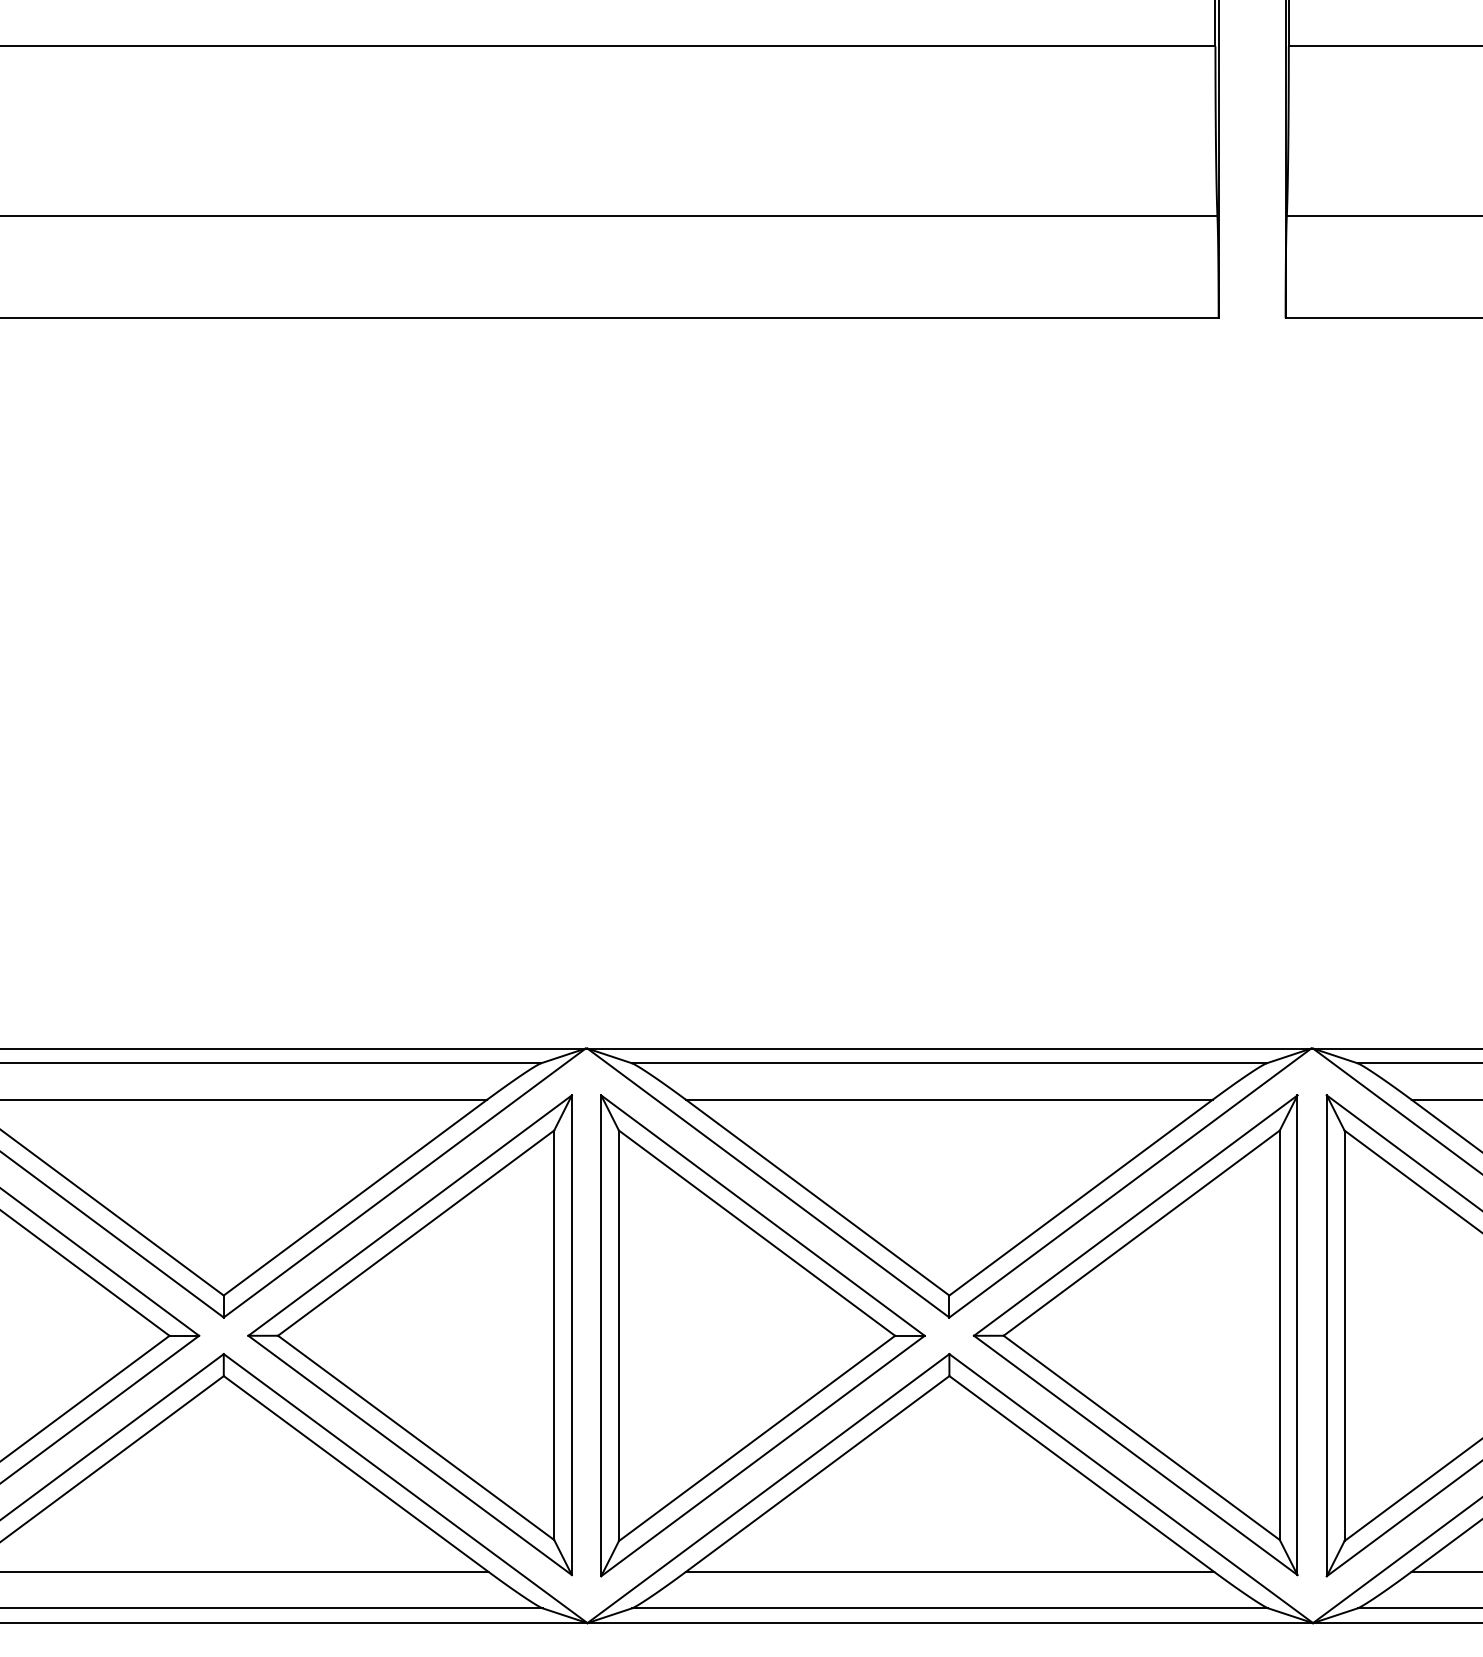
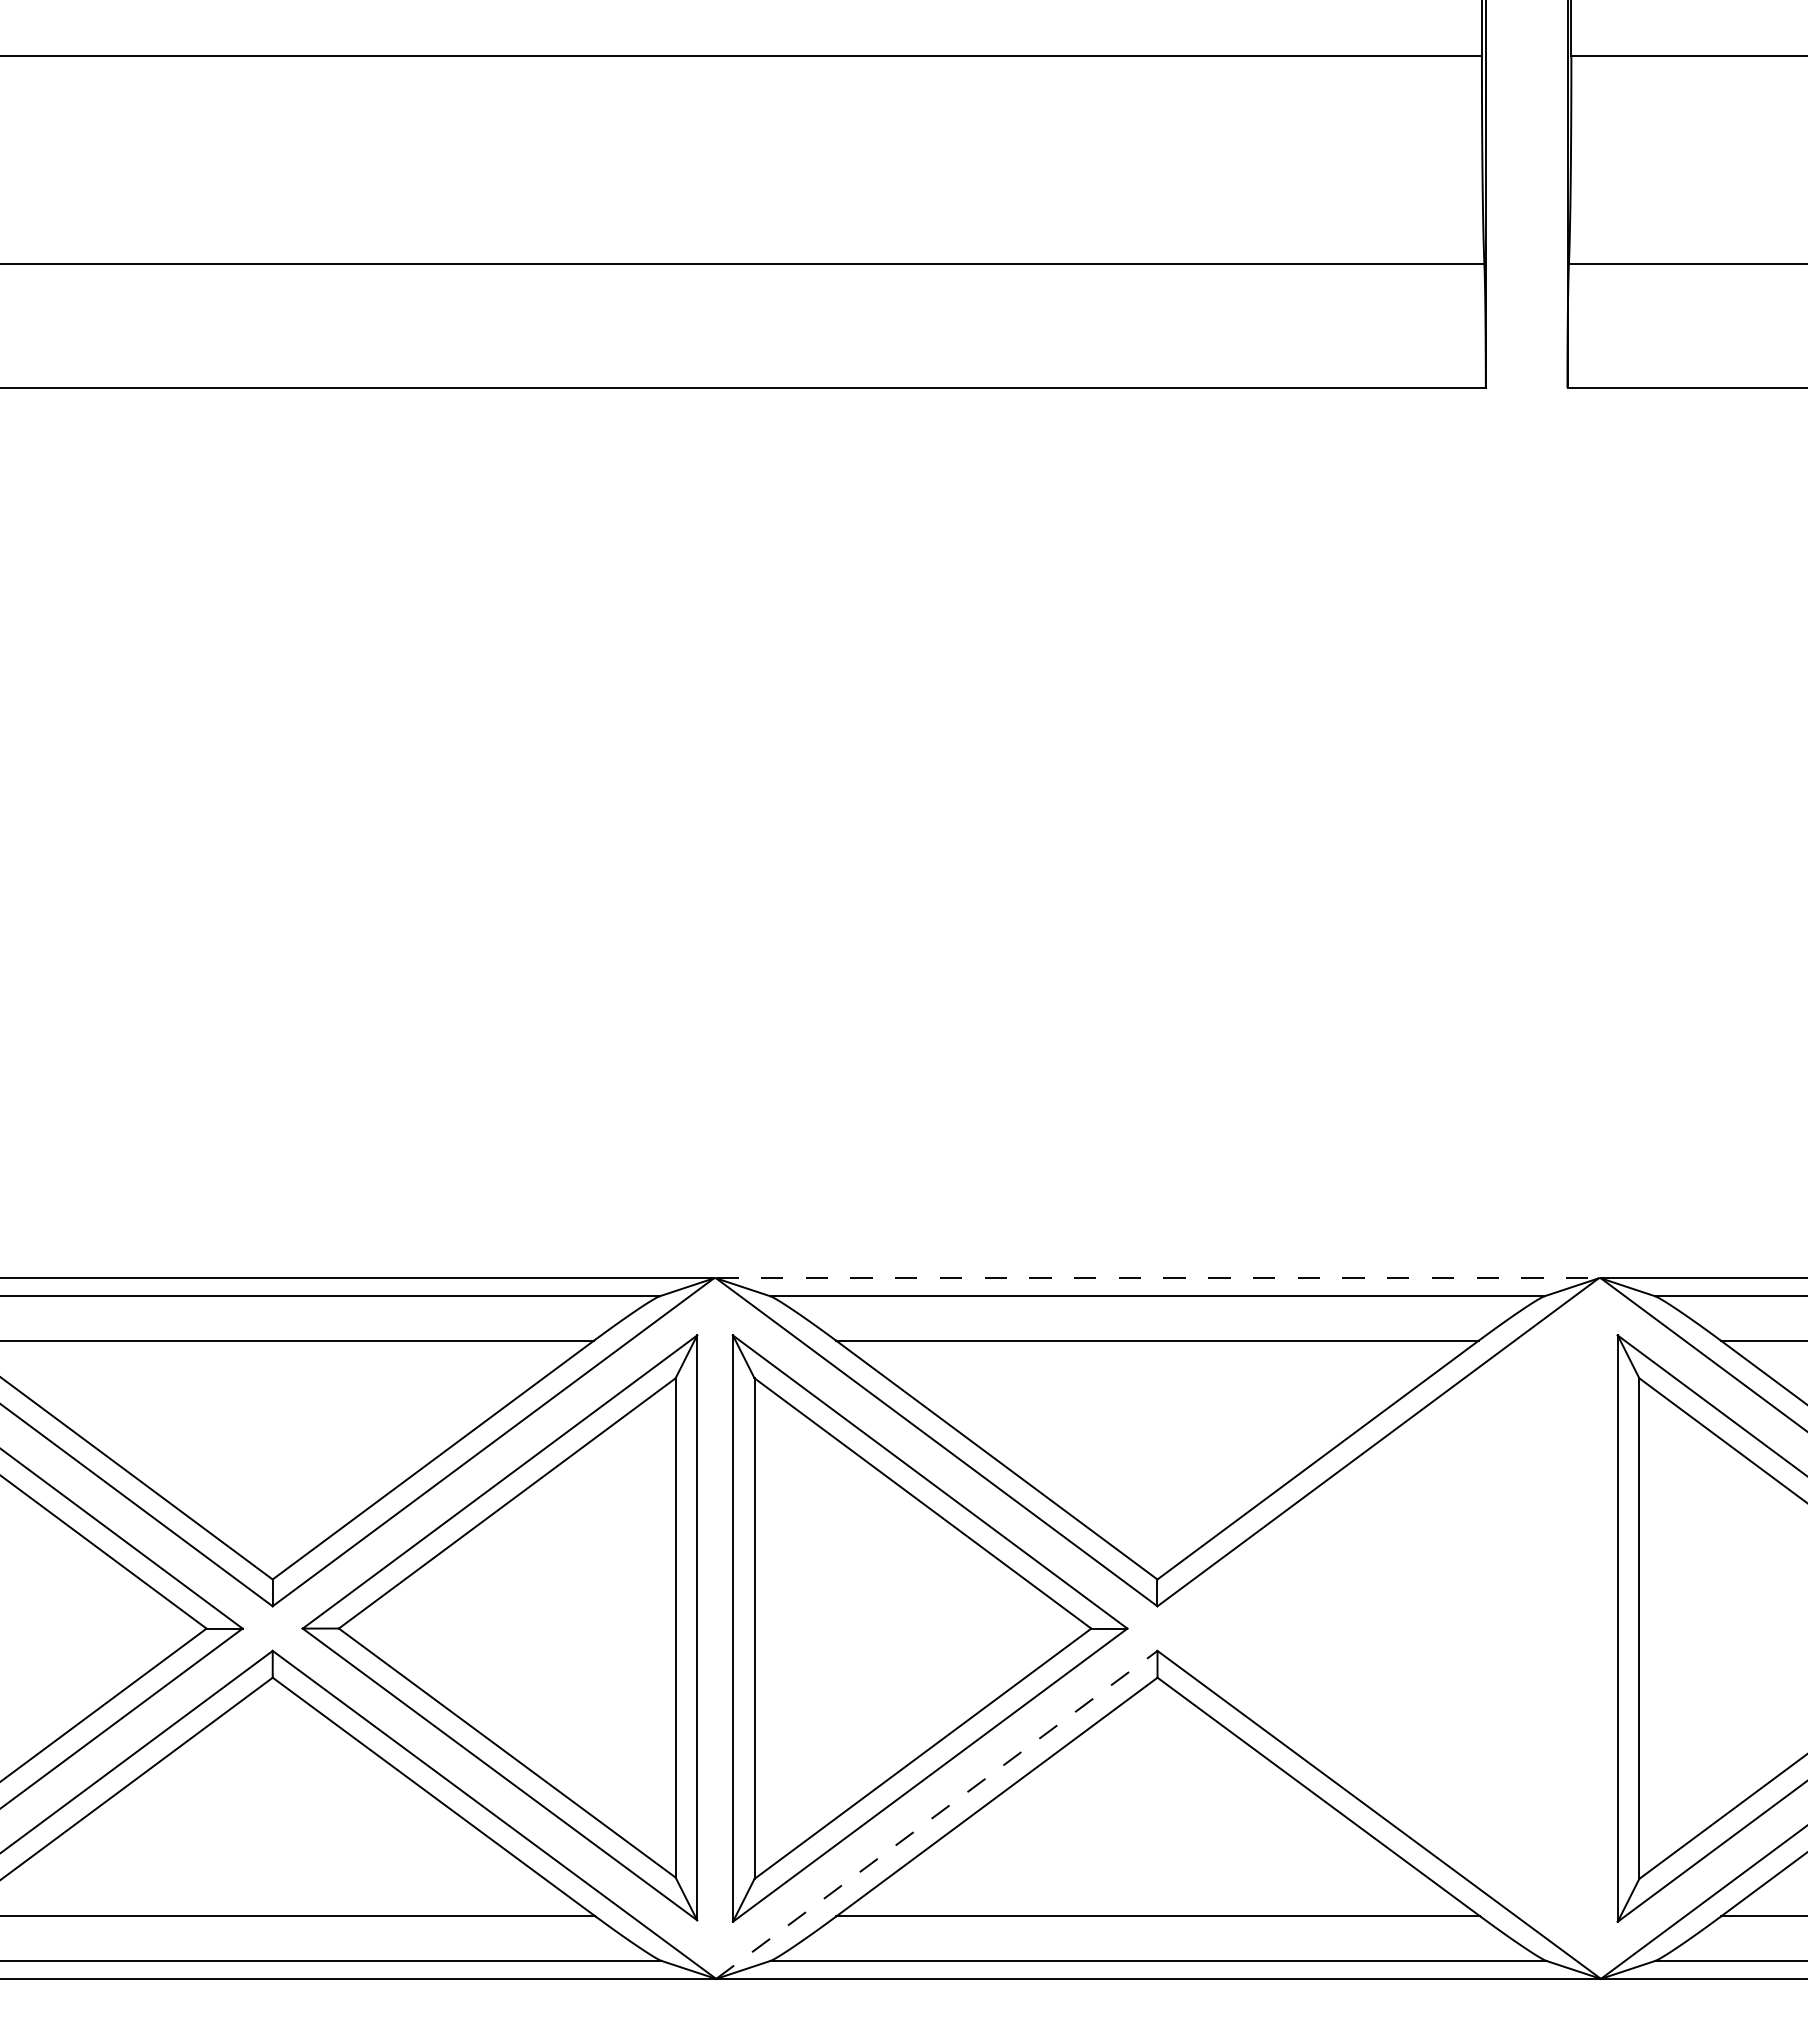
line: (949, 1048) -> (1157, 1278), solid -> dashed
part: (1135, 1334) -> (1384, 1627), removed
line: (768, 1488) -> (936, 1814), solid -> dashed

